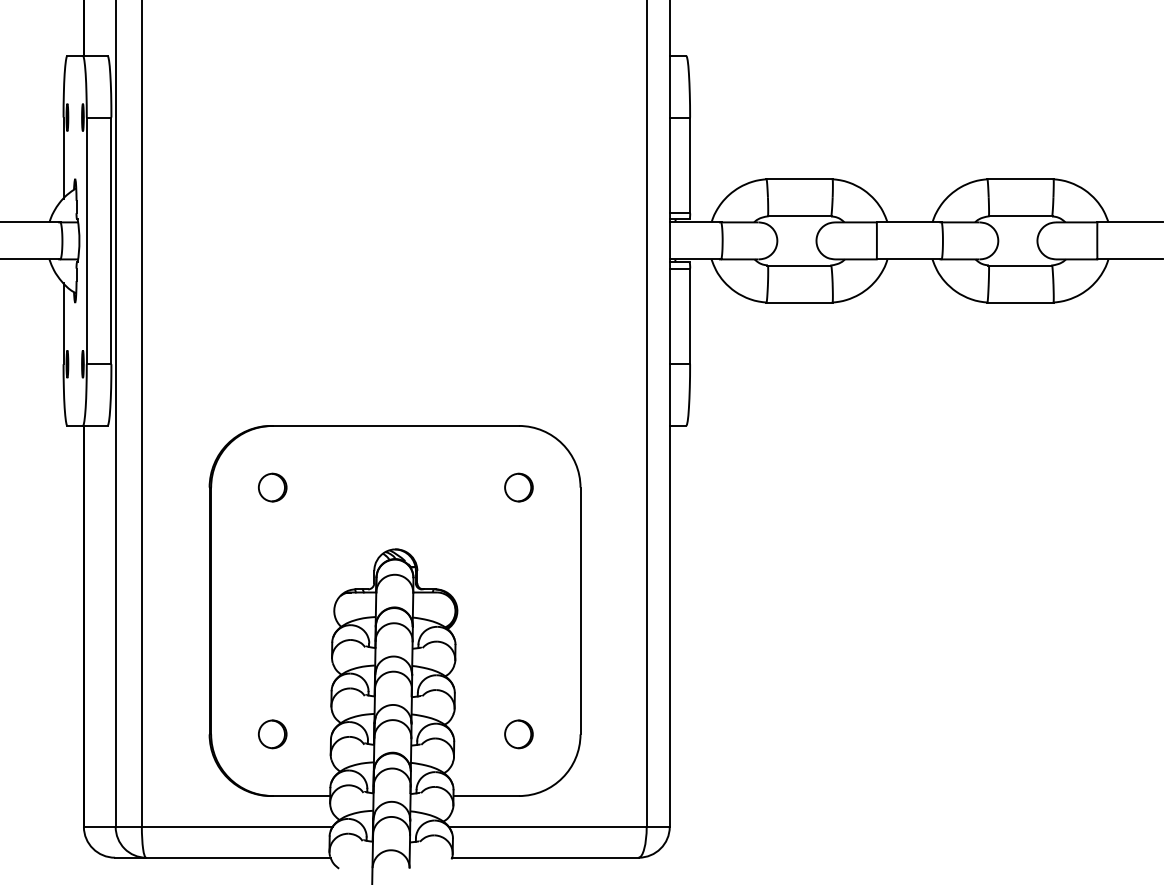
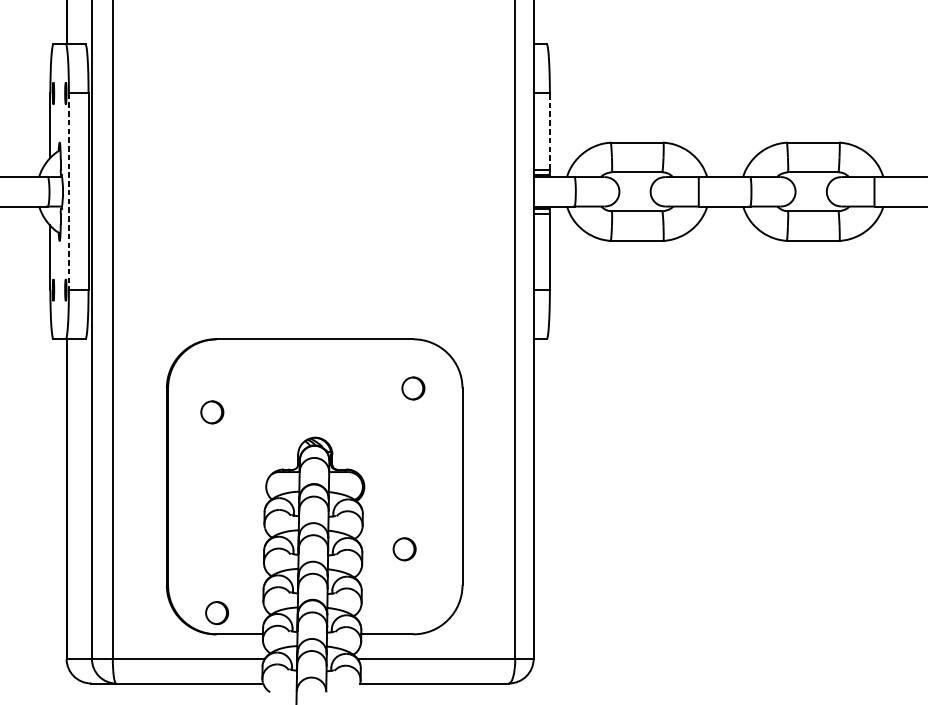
line: (690, 165) -> (550, 131), solid -> dashed
line: (86, 241) -> (68, 192), solid -> dashed
part: (272, 487) -> (212, 412), moved
part: (272, 734) -> (216, 613), moved
part: (518, 734) -> (404, 549), moved

